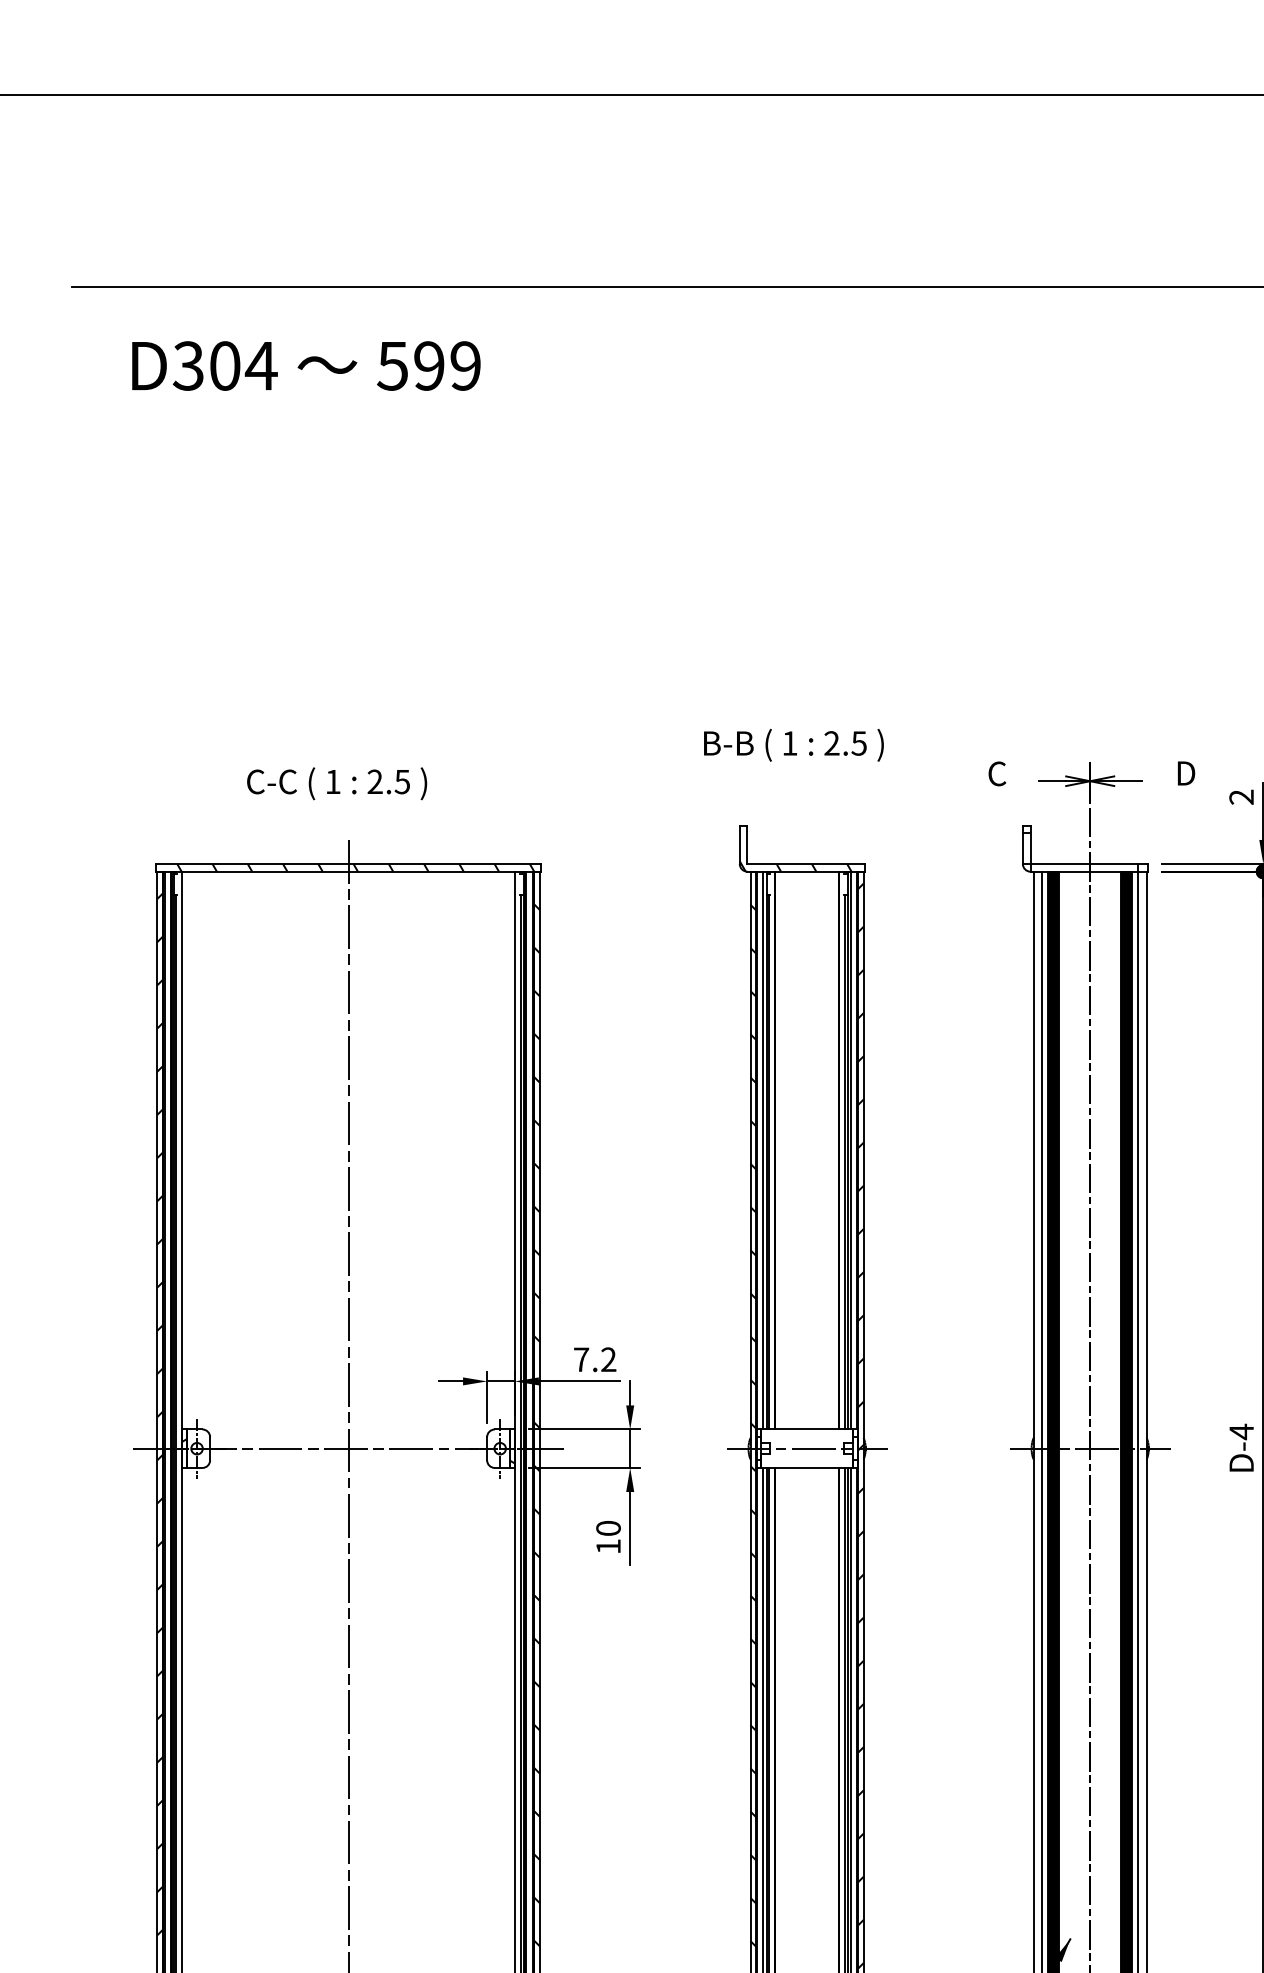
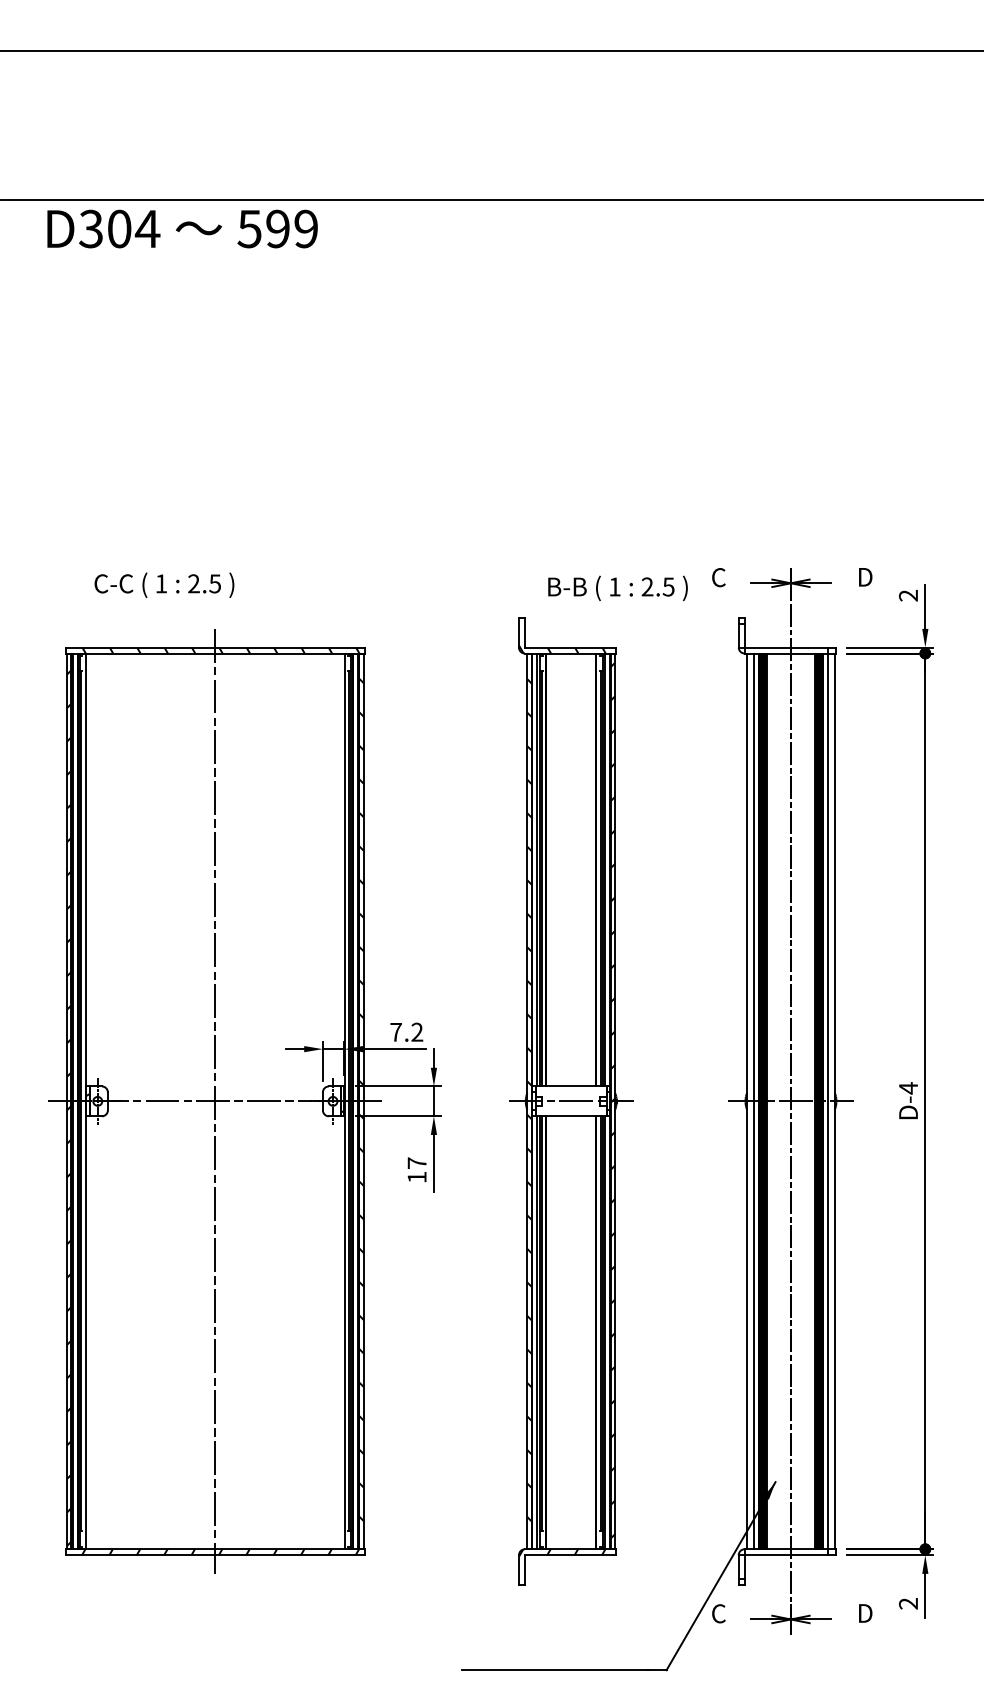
text: (306, 365) -> (182, 228), moved
text: (793, 744) -> (617, 587), moved
text: (337, 782) -> (164, 584), moved
text: (607, 1527) -> (416, 1162), 10 -> 17

